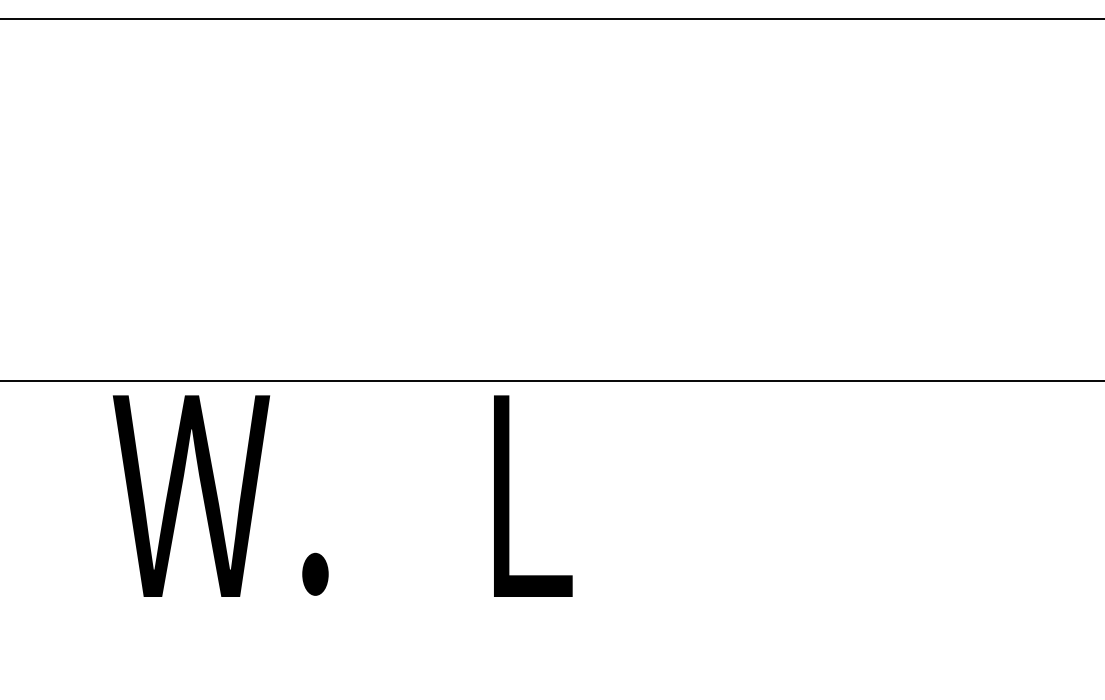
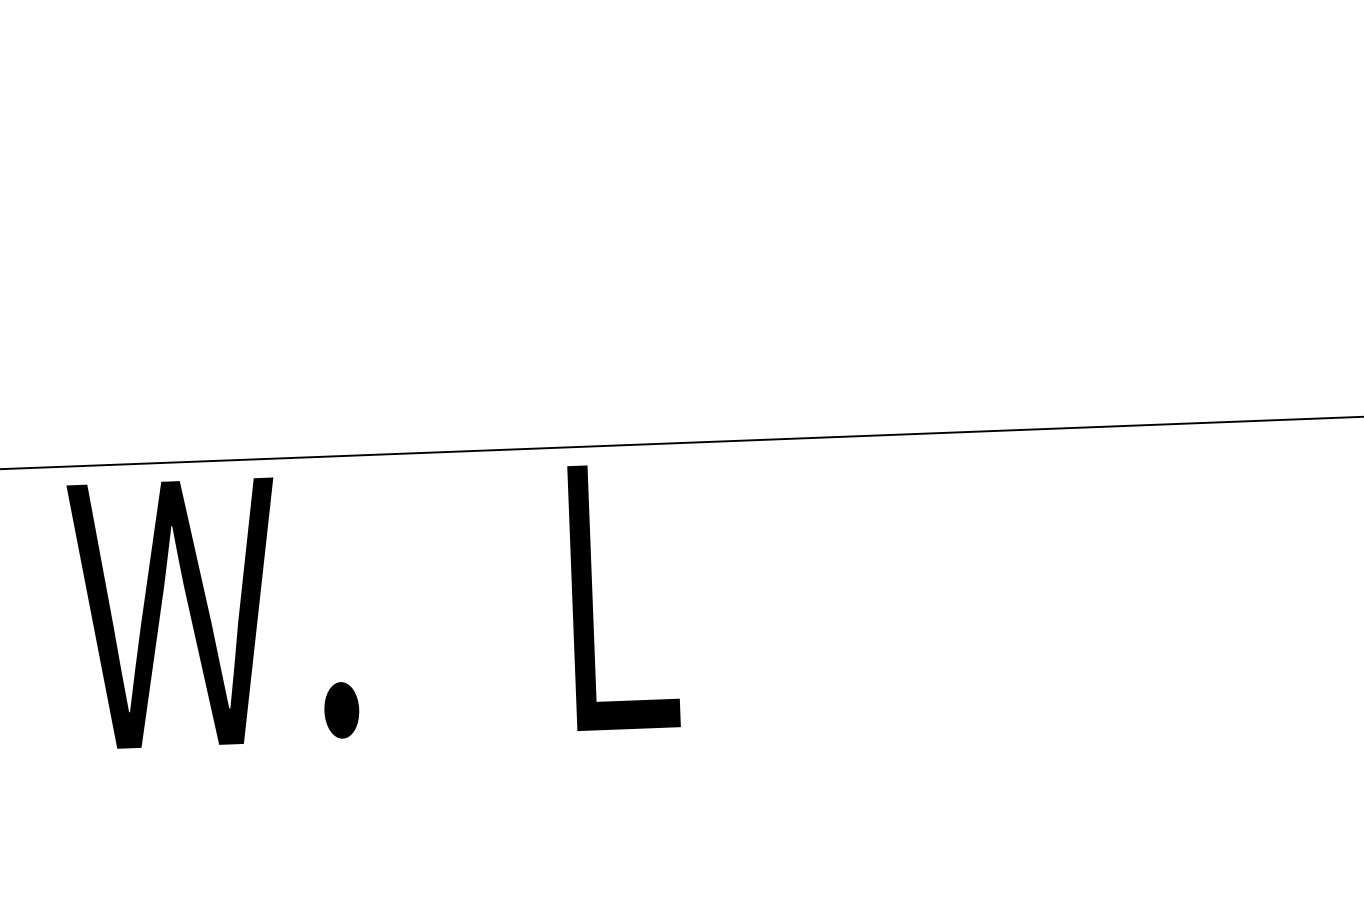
text: (342, 495) -> (373, 605), moved

